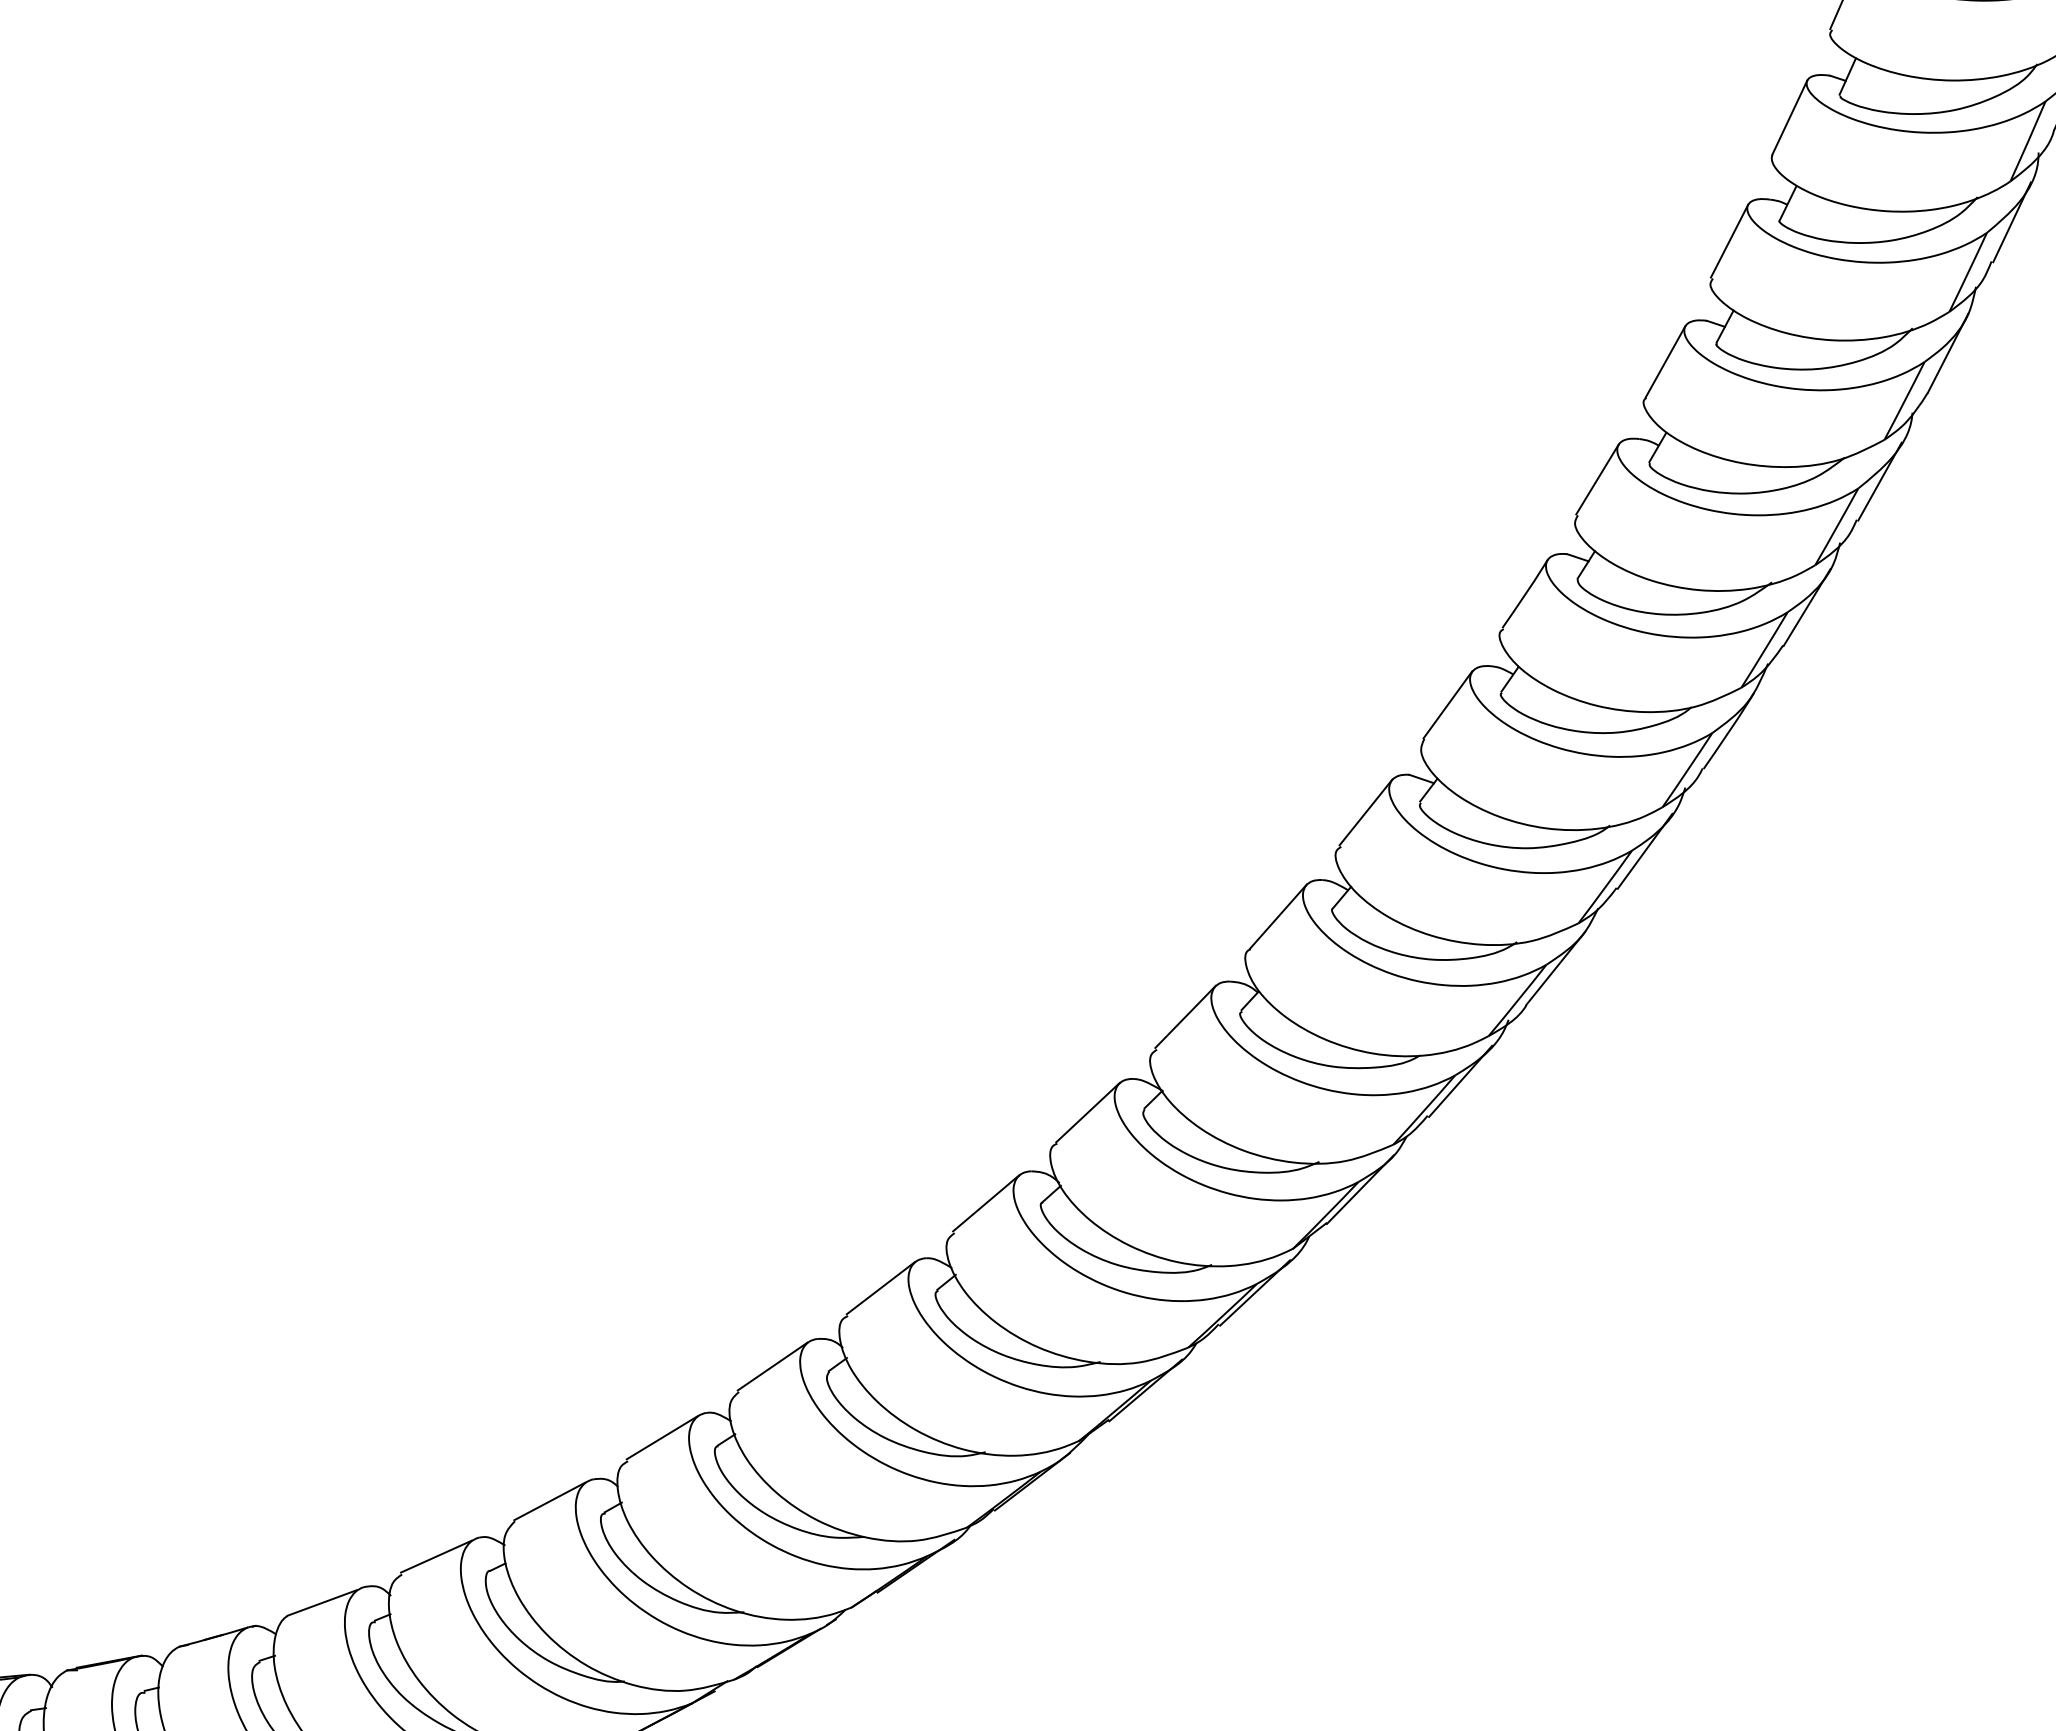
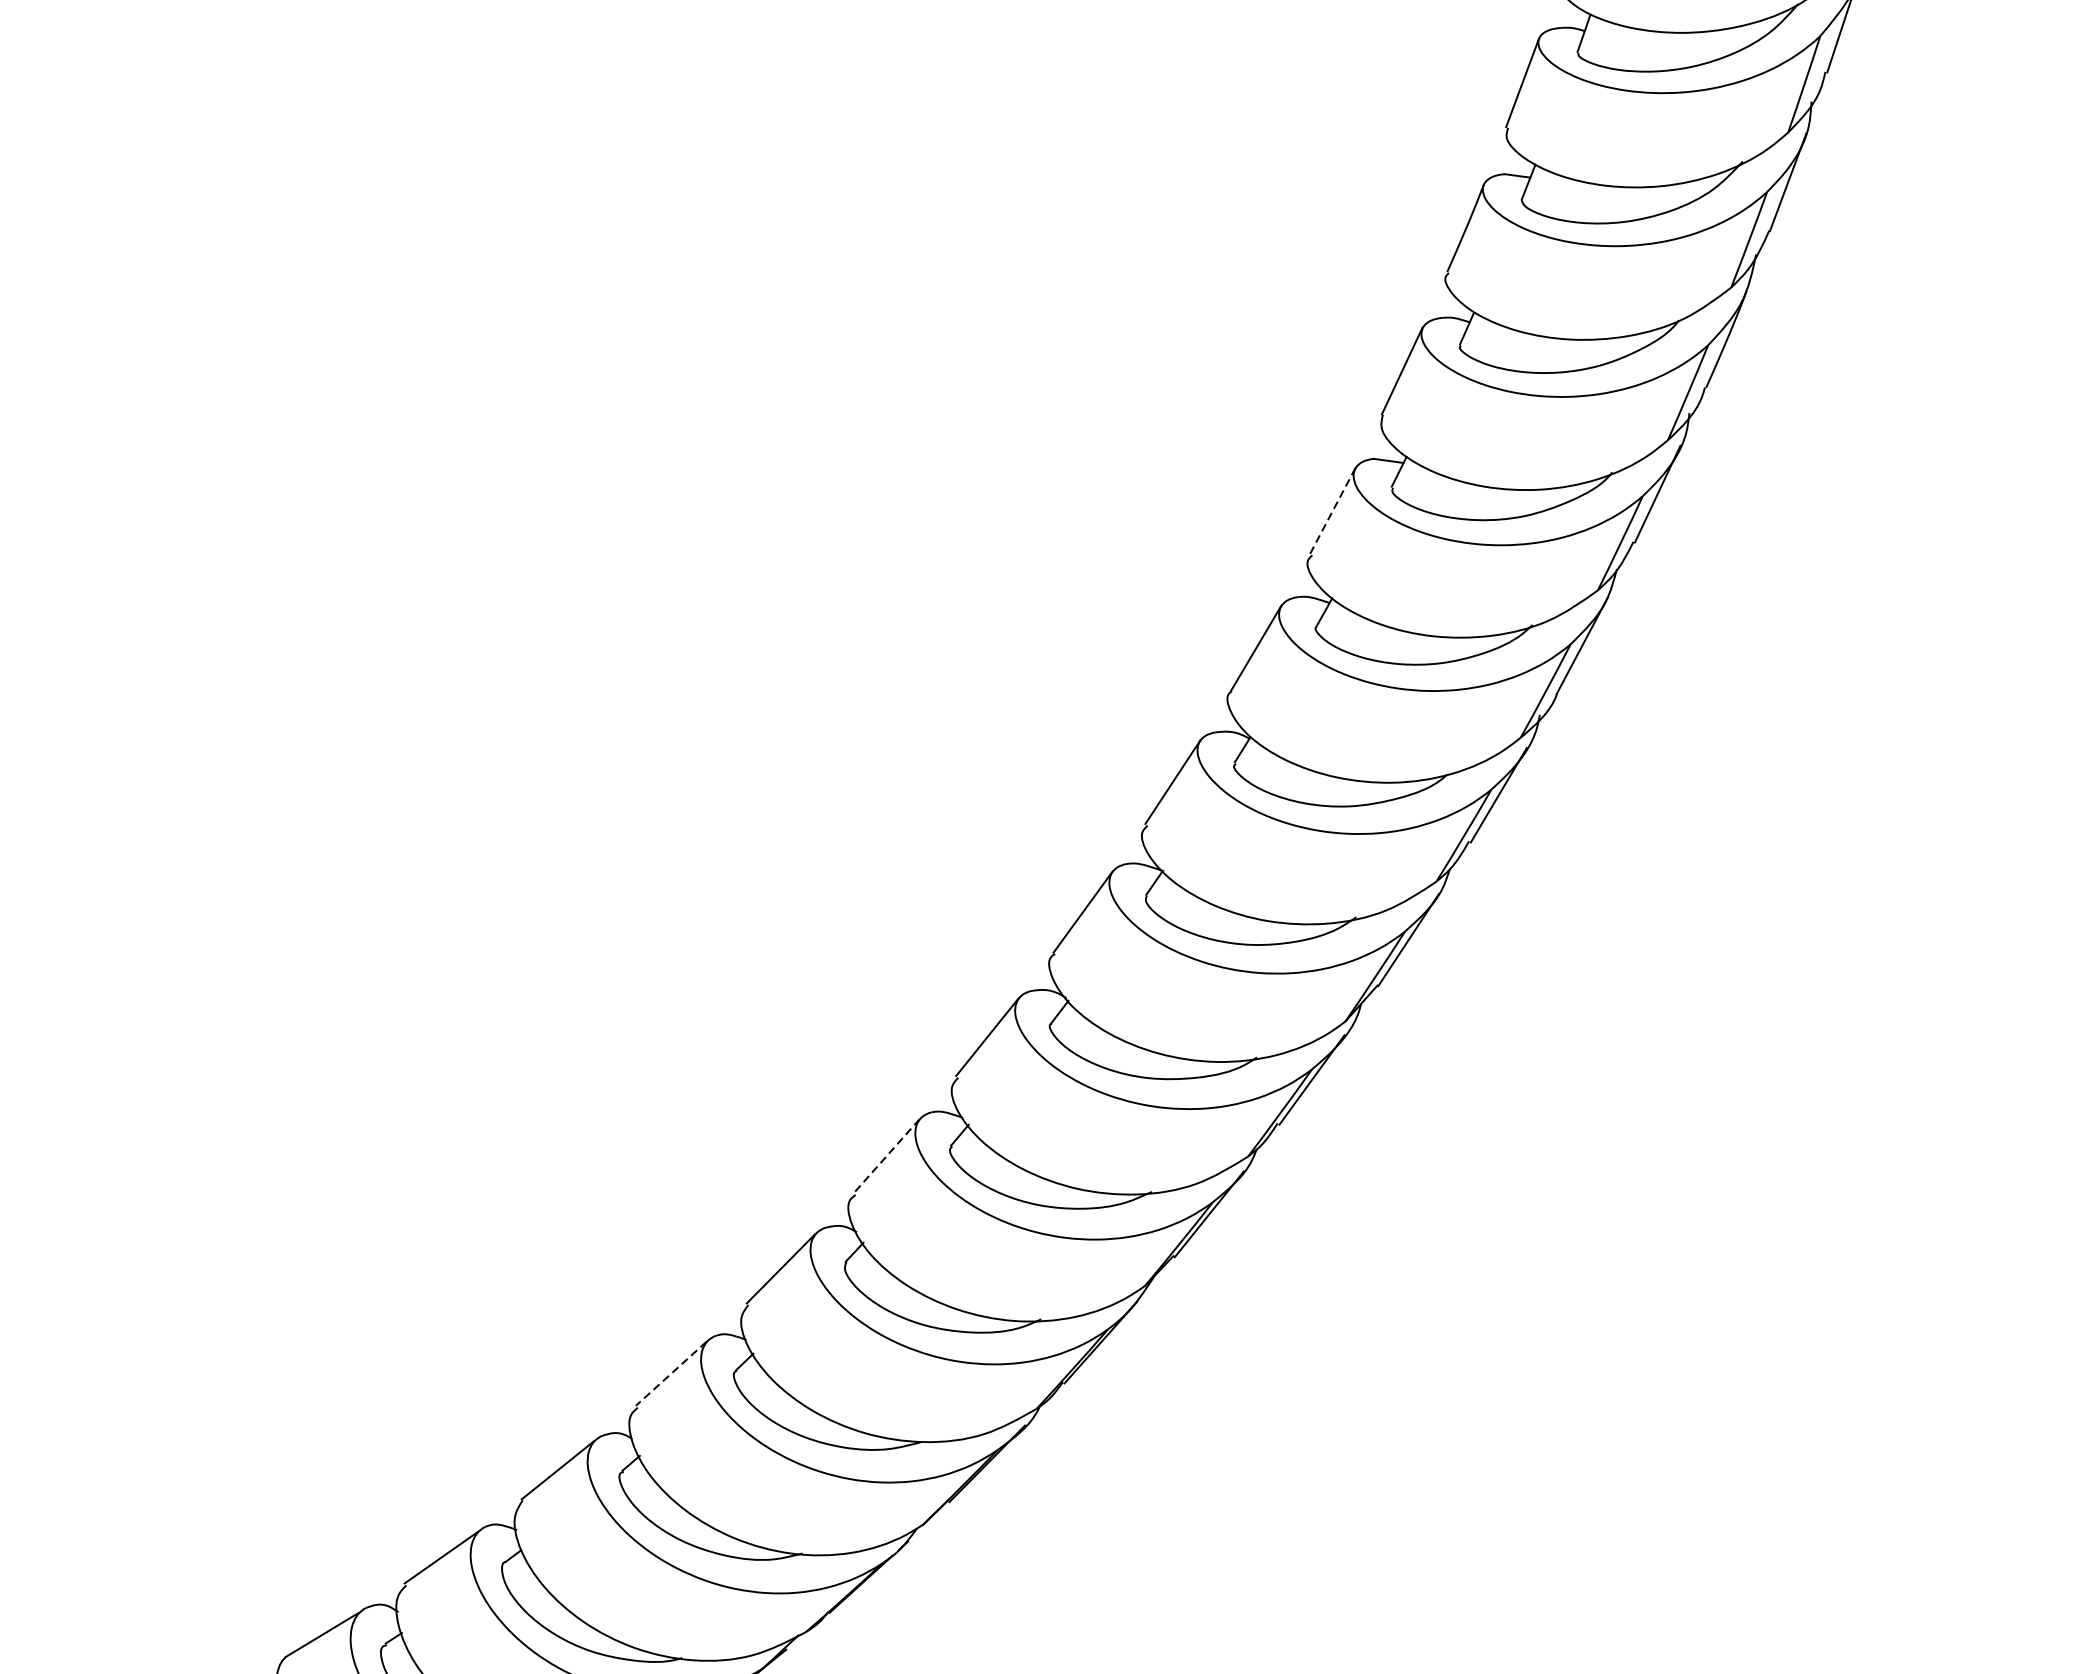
line: (1365, 812) -> (1332, 511), solid -> dashed
line: (880, 1288) -> (886, 1156), solid -> dashed
line: (661, 1438) -> (670, 1374), solid -> dashed

